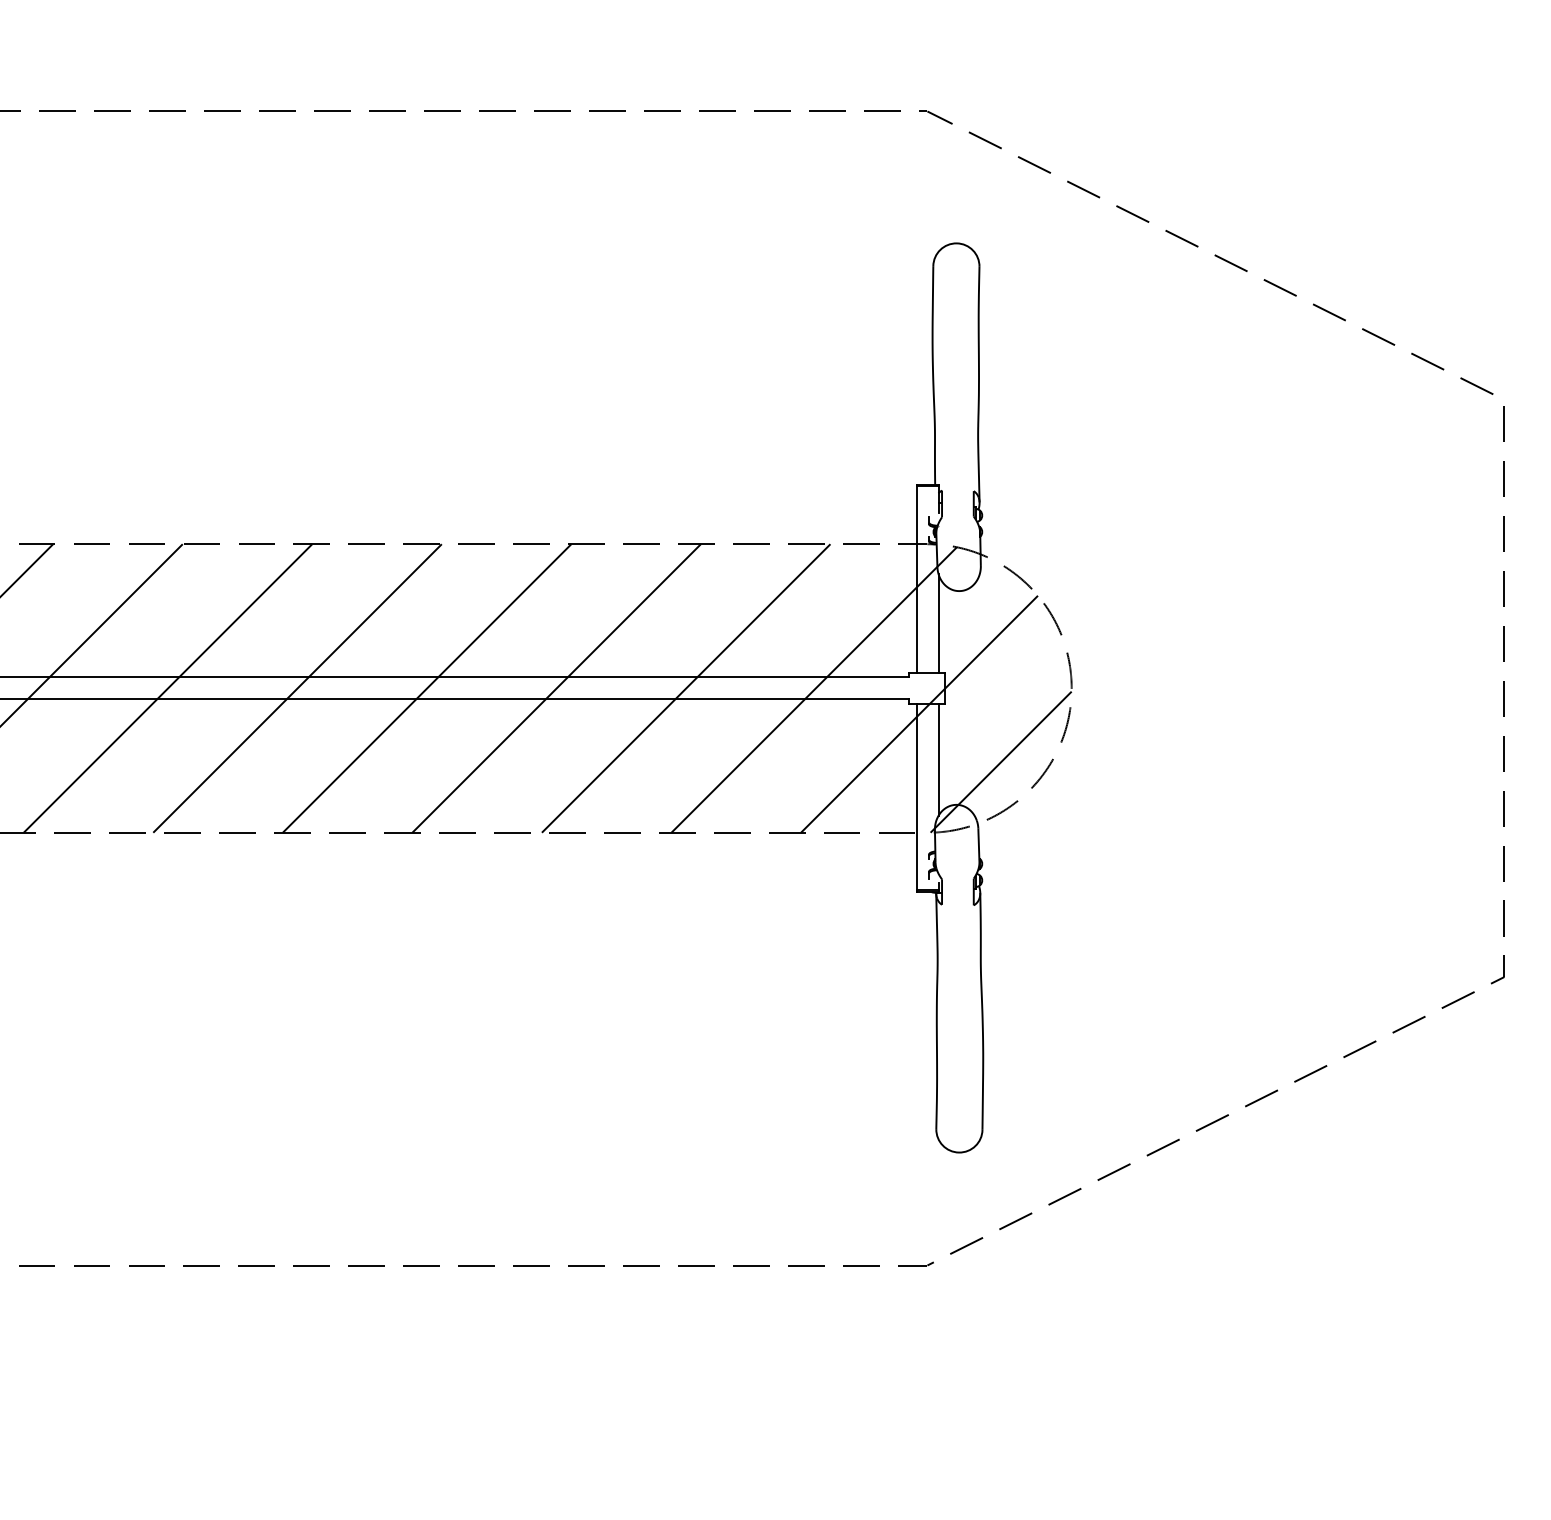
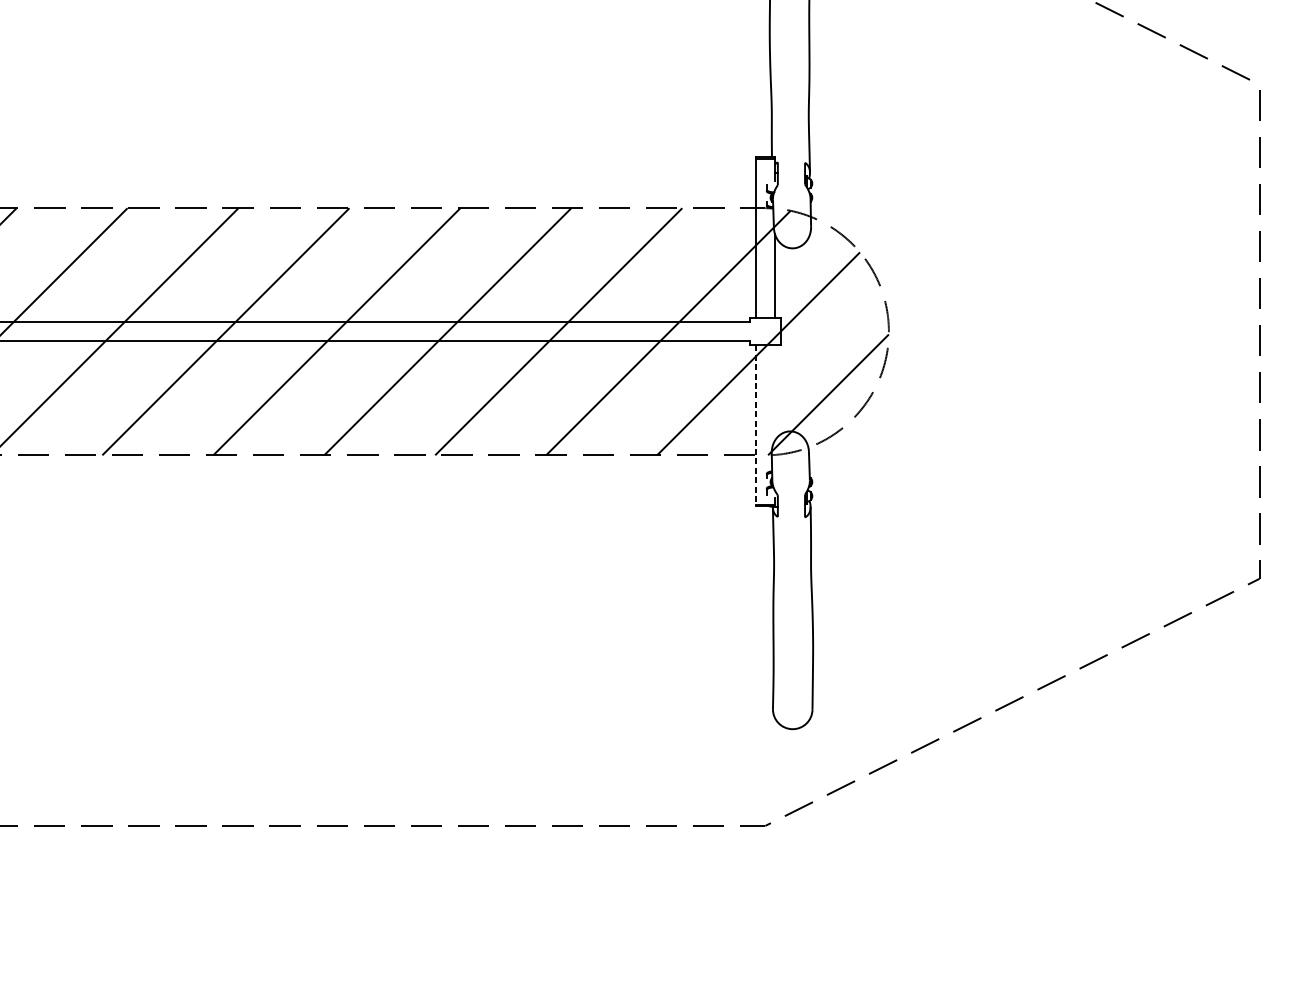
line: (938, 759) -> (774, 392), removed
line: (916, 798) -> (755, 425), solid -> dashed

